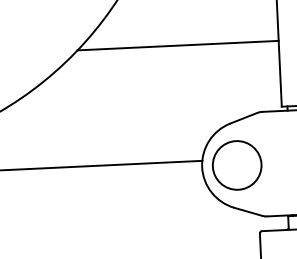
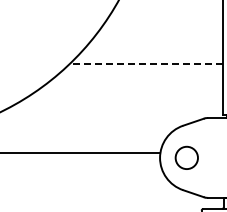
line: (178, 45) -> (146, 64), solid -> dashed
circle: (236, 164) -> (186, 157), size x0.6

